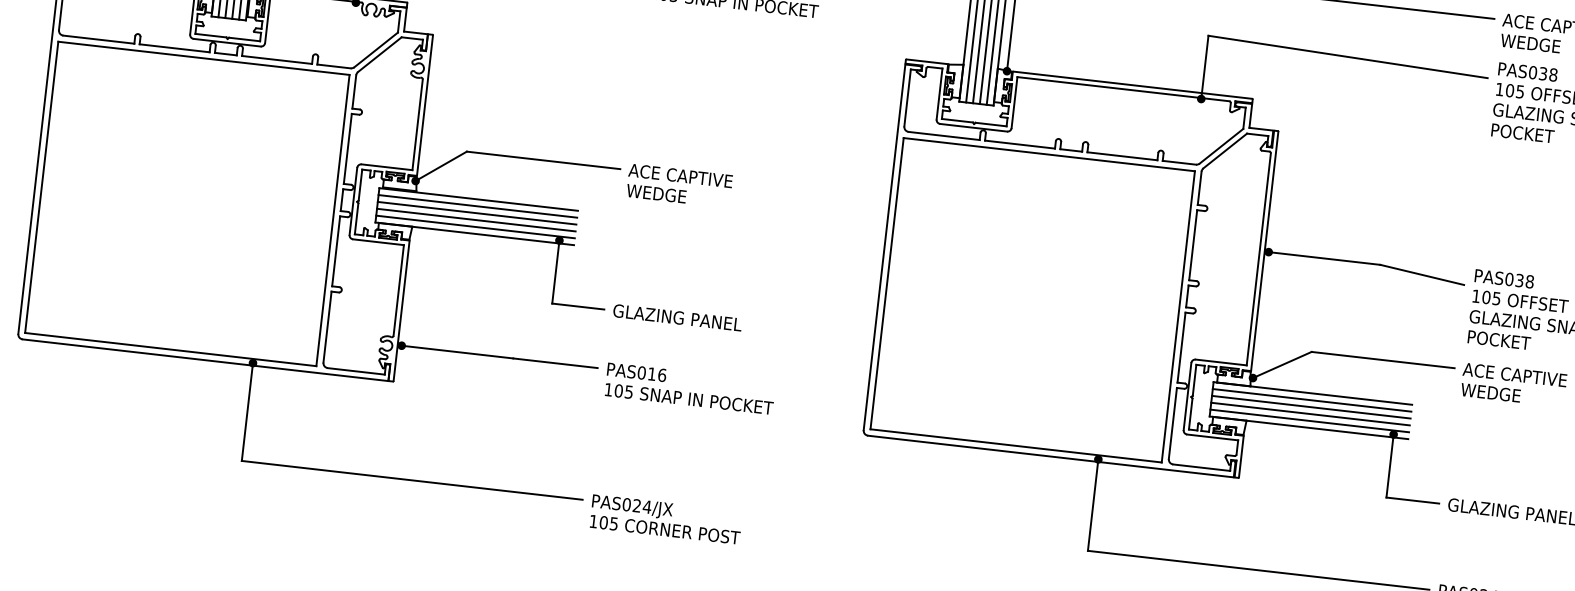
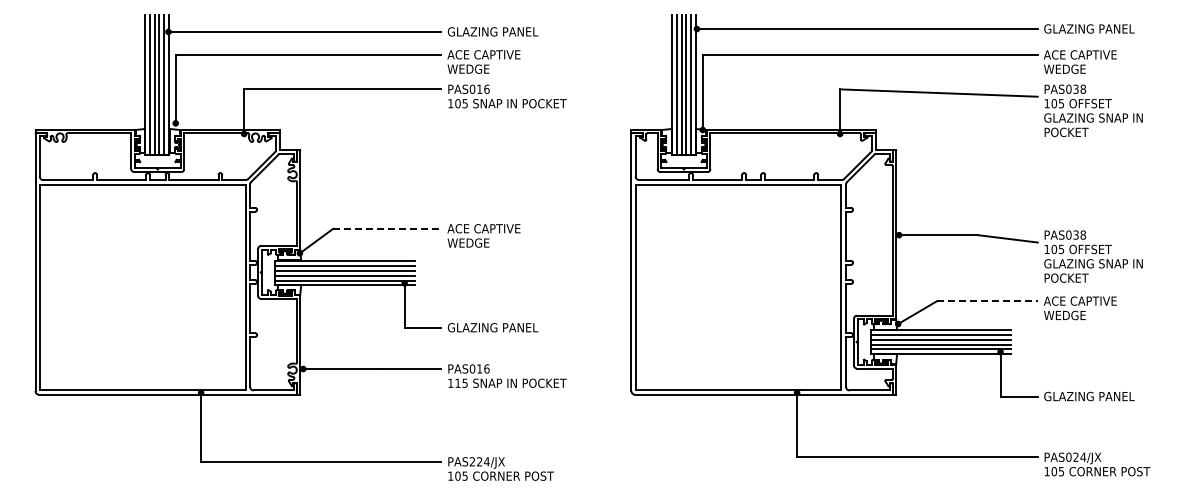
line: (543, 159) -> (387, 228), solid -> dashed
line: (1383, 360) -> (987, 301), solid -> dashed
text: (618, 389) -> (457, 382), 105 -> 115
text: (626, 504) -> (472, 461), PAS024/JX -> PAS224/JX

